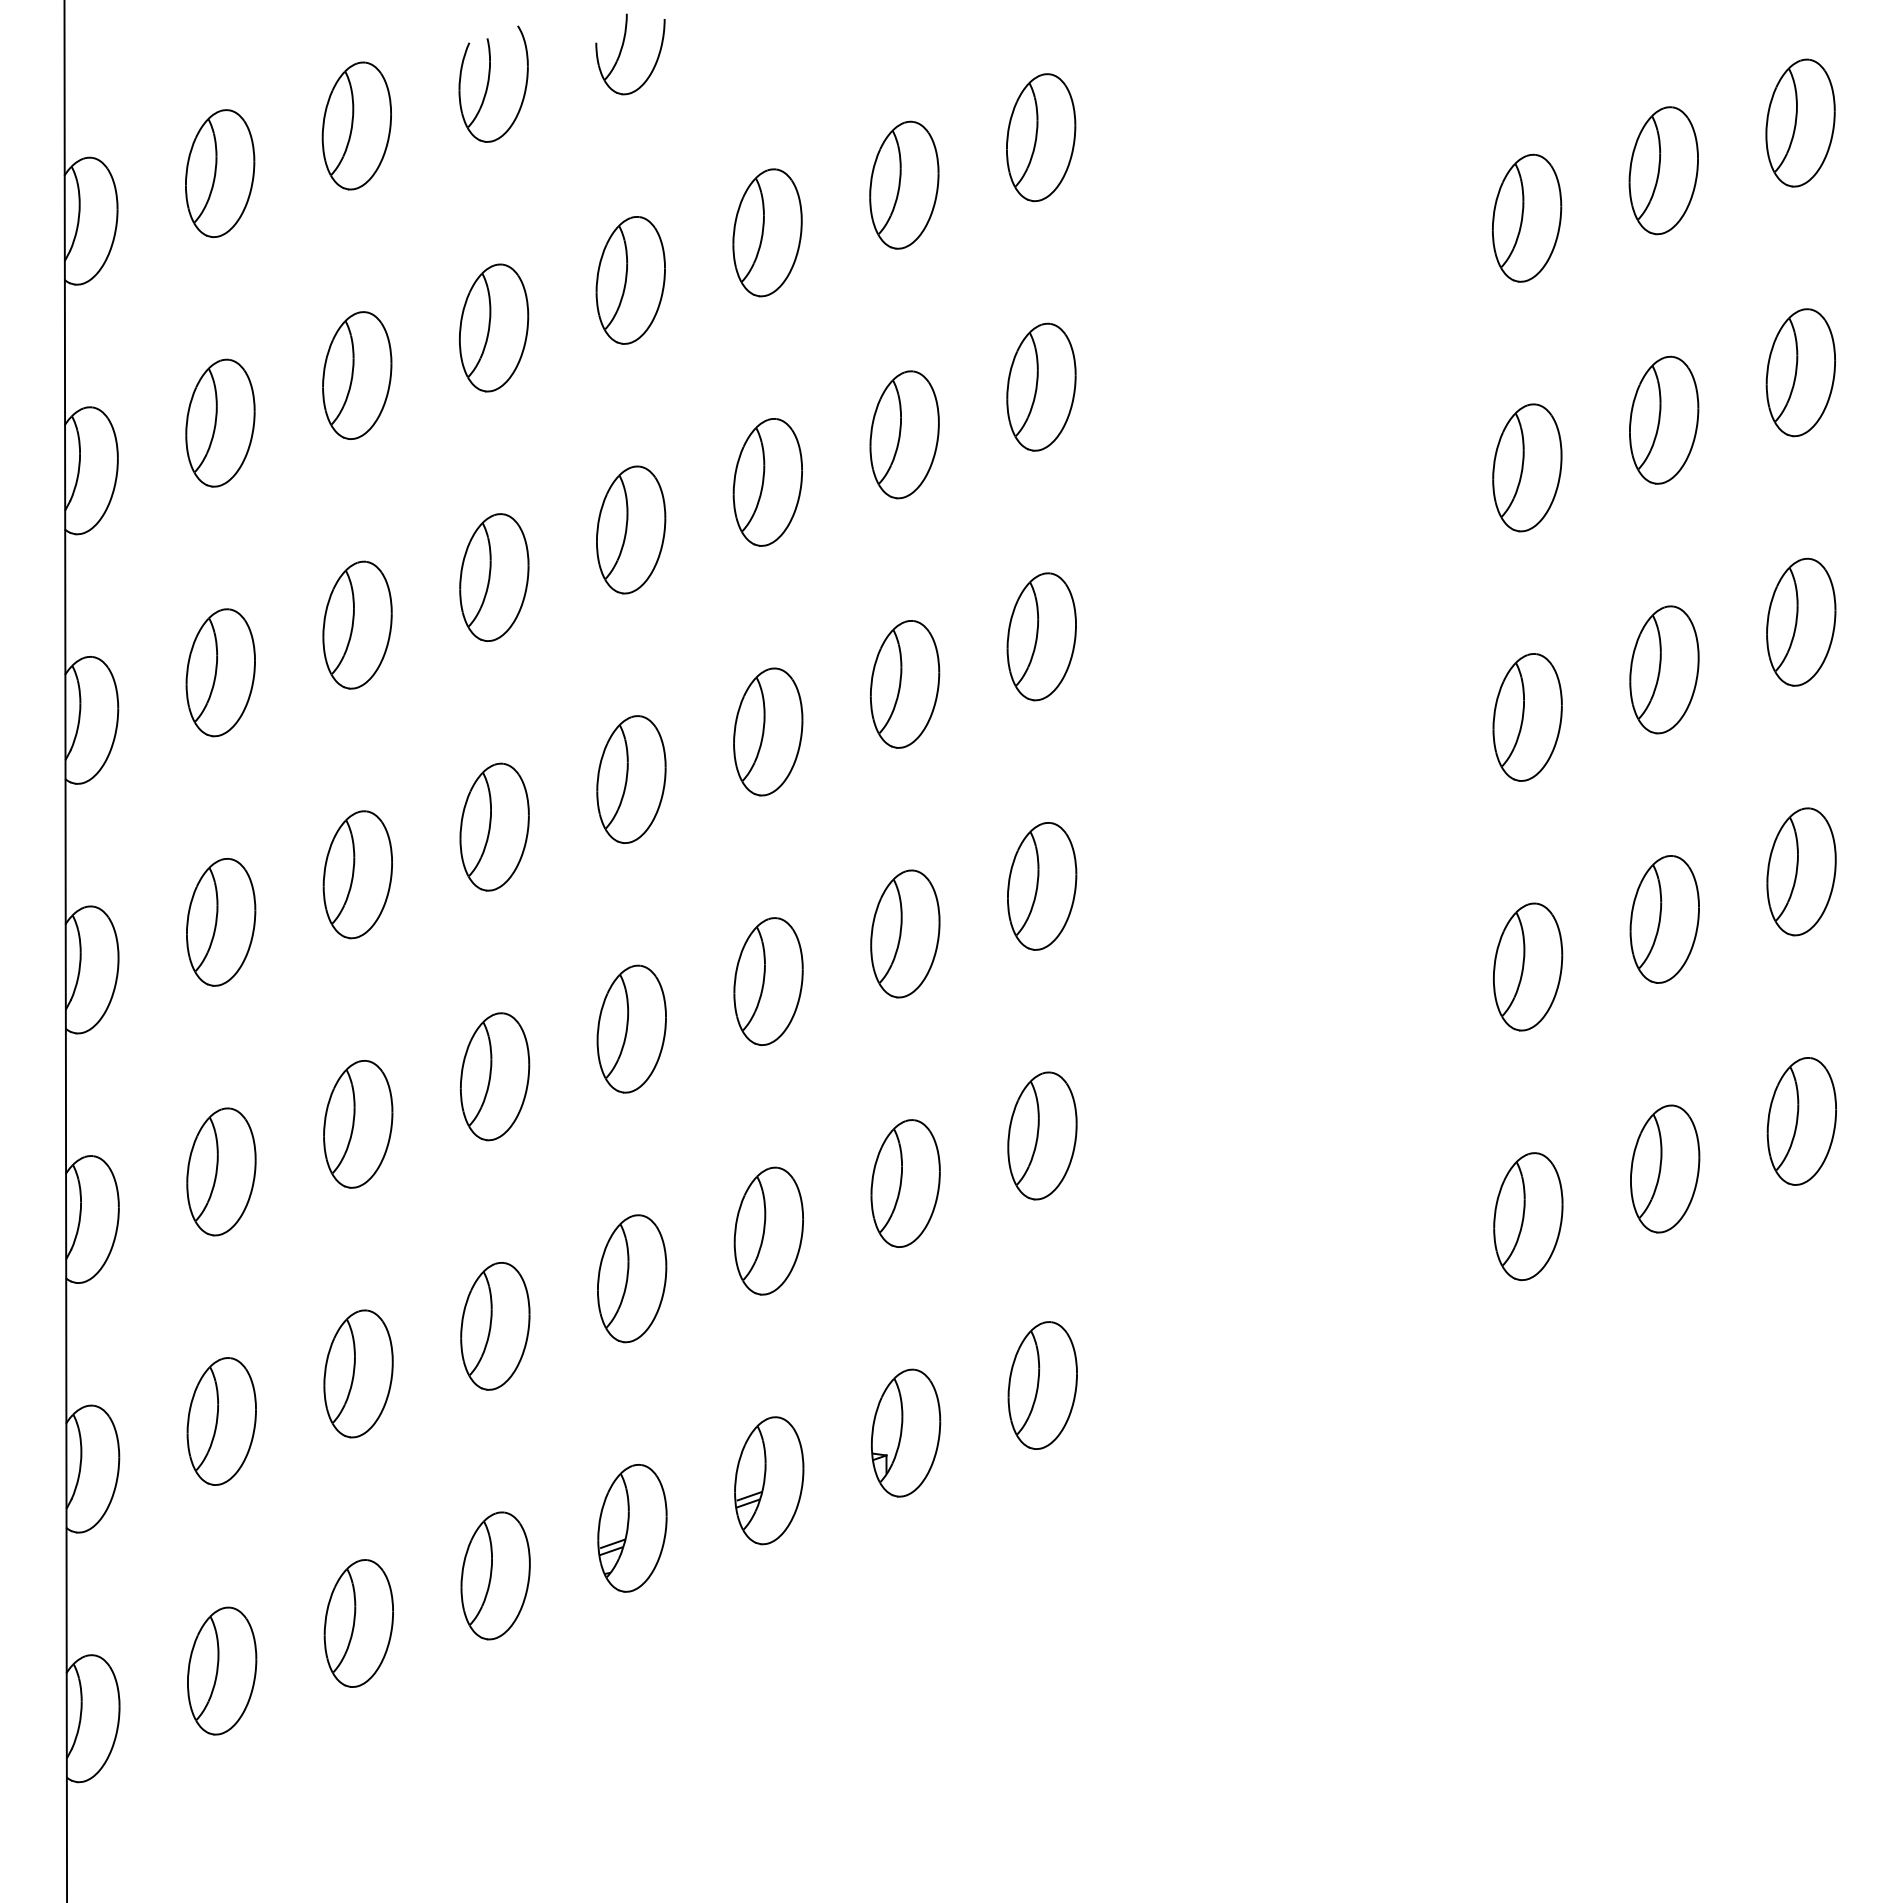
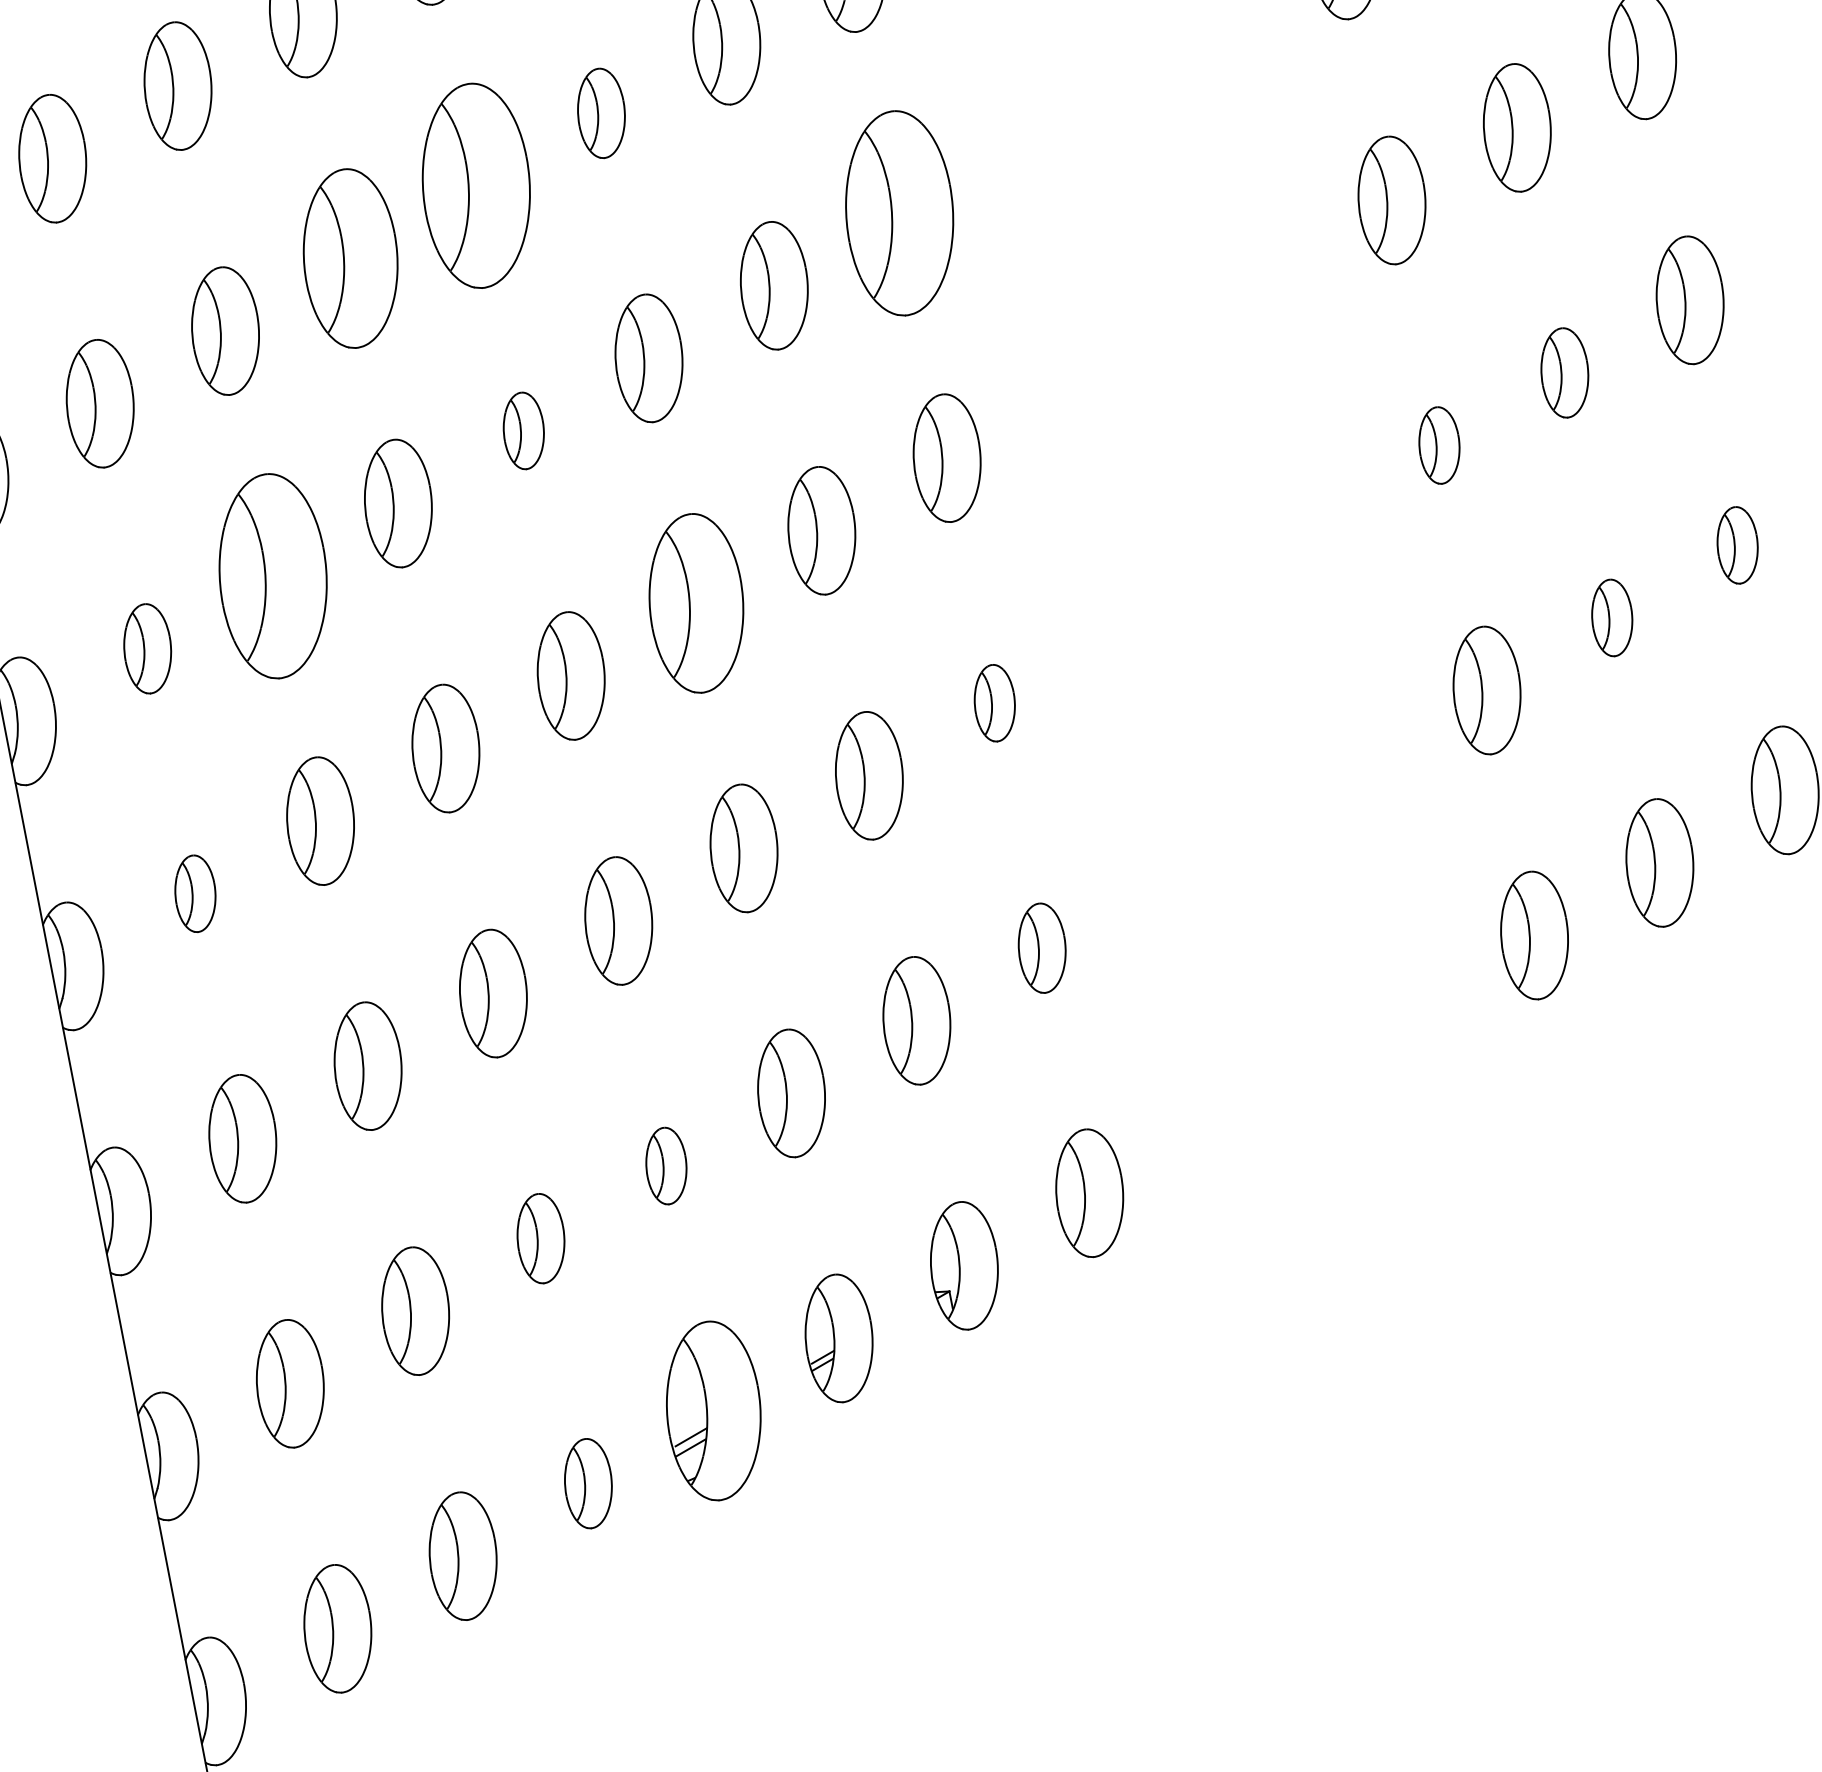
part: (767, 232) -> (601, 113), size x0.7
part: (630, 280) -> (475, 186), size x1.6
part: (494, 327) -> (351, 257), size x1.4
part: (1041, 386) -> (899, 212), size x1.6
part: (631, 529) -> (523, 430), size x0.6
part: (357, 624) -> (272, 575), size x1.6
part: (1664, 669) -> (1564, 372), size x0.7
part: (220, 672) -> (147, 648), size x0.7
part: (1527, 717) -> (1439, 445), size x0.6
part: (768, 731) -> (696, 602), size x1.4
part: (1801, 871) -> (1737, 544), size x0.6
part: (1042, 886) -> (995, 703), size x0.6
part: (1664, 919) -> (1612, 618), size x0.6
part: (221, 922) -> (195, 893), size x0.6
part: (1042, 1135) -> (1042, 947), size x0.7
part: (632, 1278) -> (666, 1165), size x0.6
part: (495, 1326) -> (541, 1238), size x0.7
part: (632, 1528) -> (713, 1411), size x1.4
part: (495, 1575) -> (588, 1483), size x0.7

